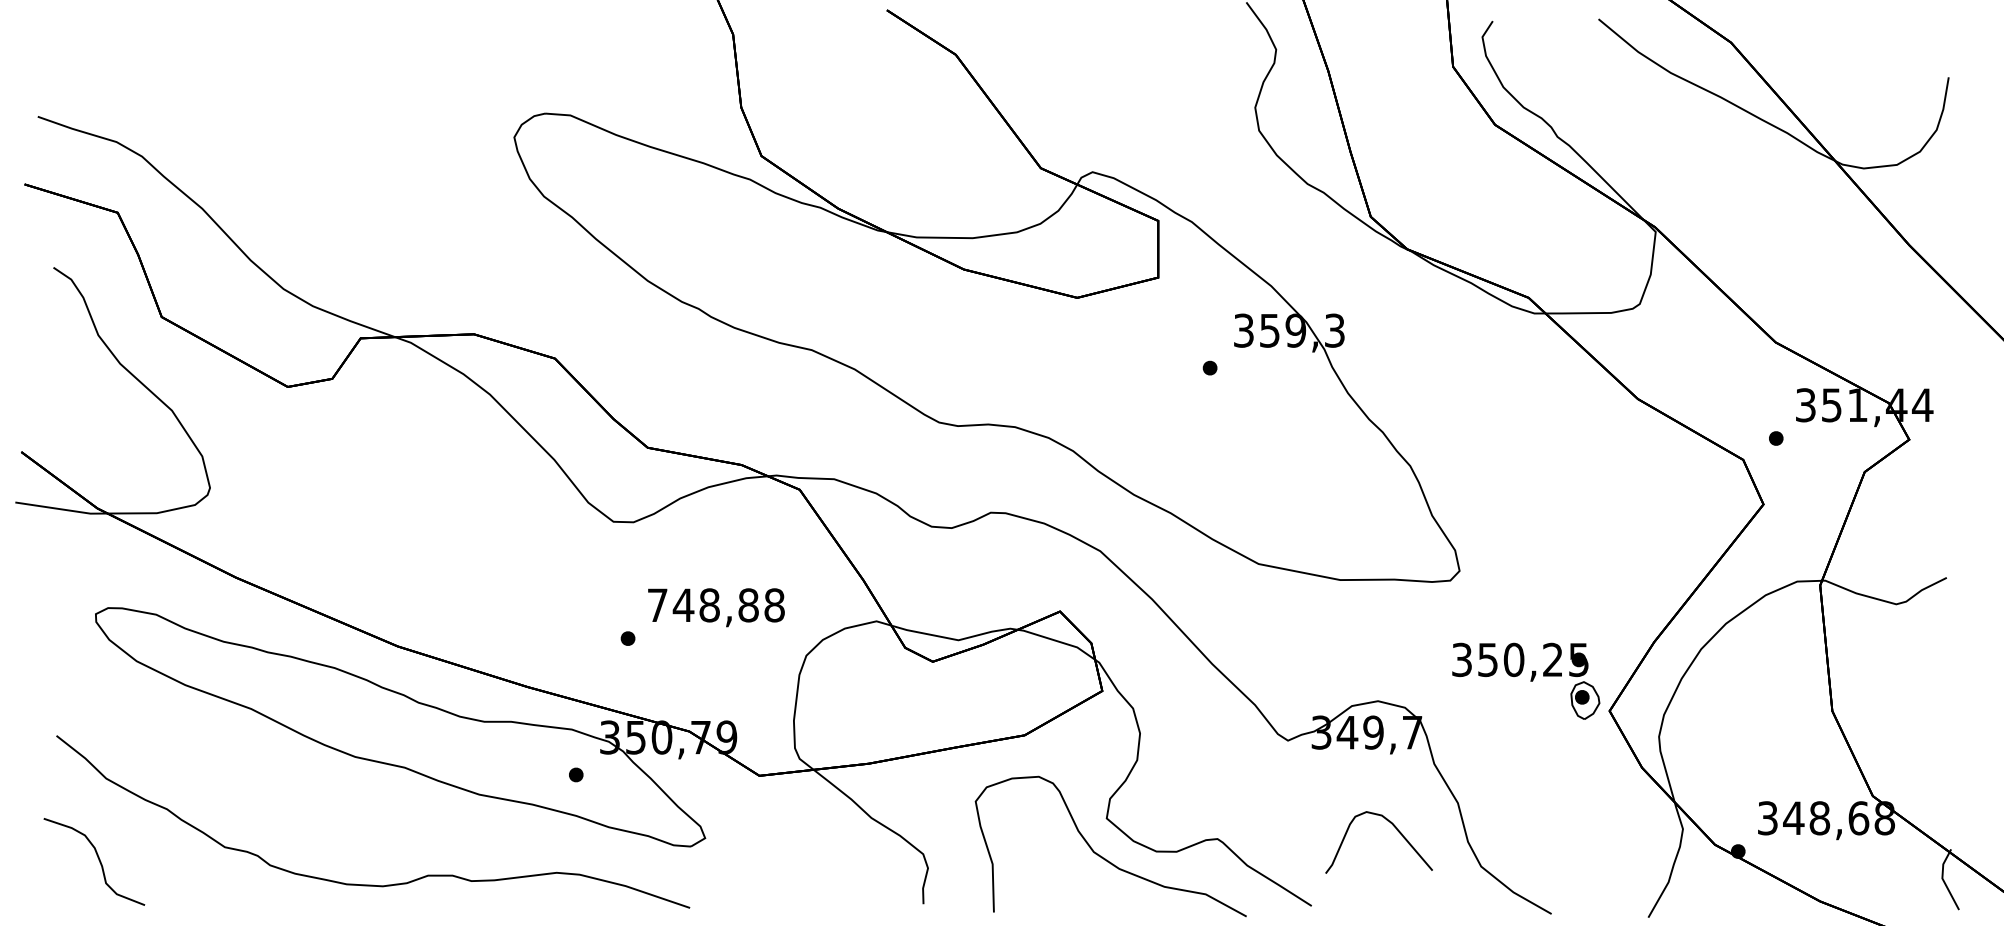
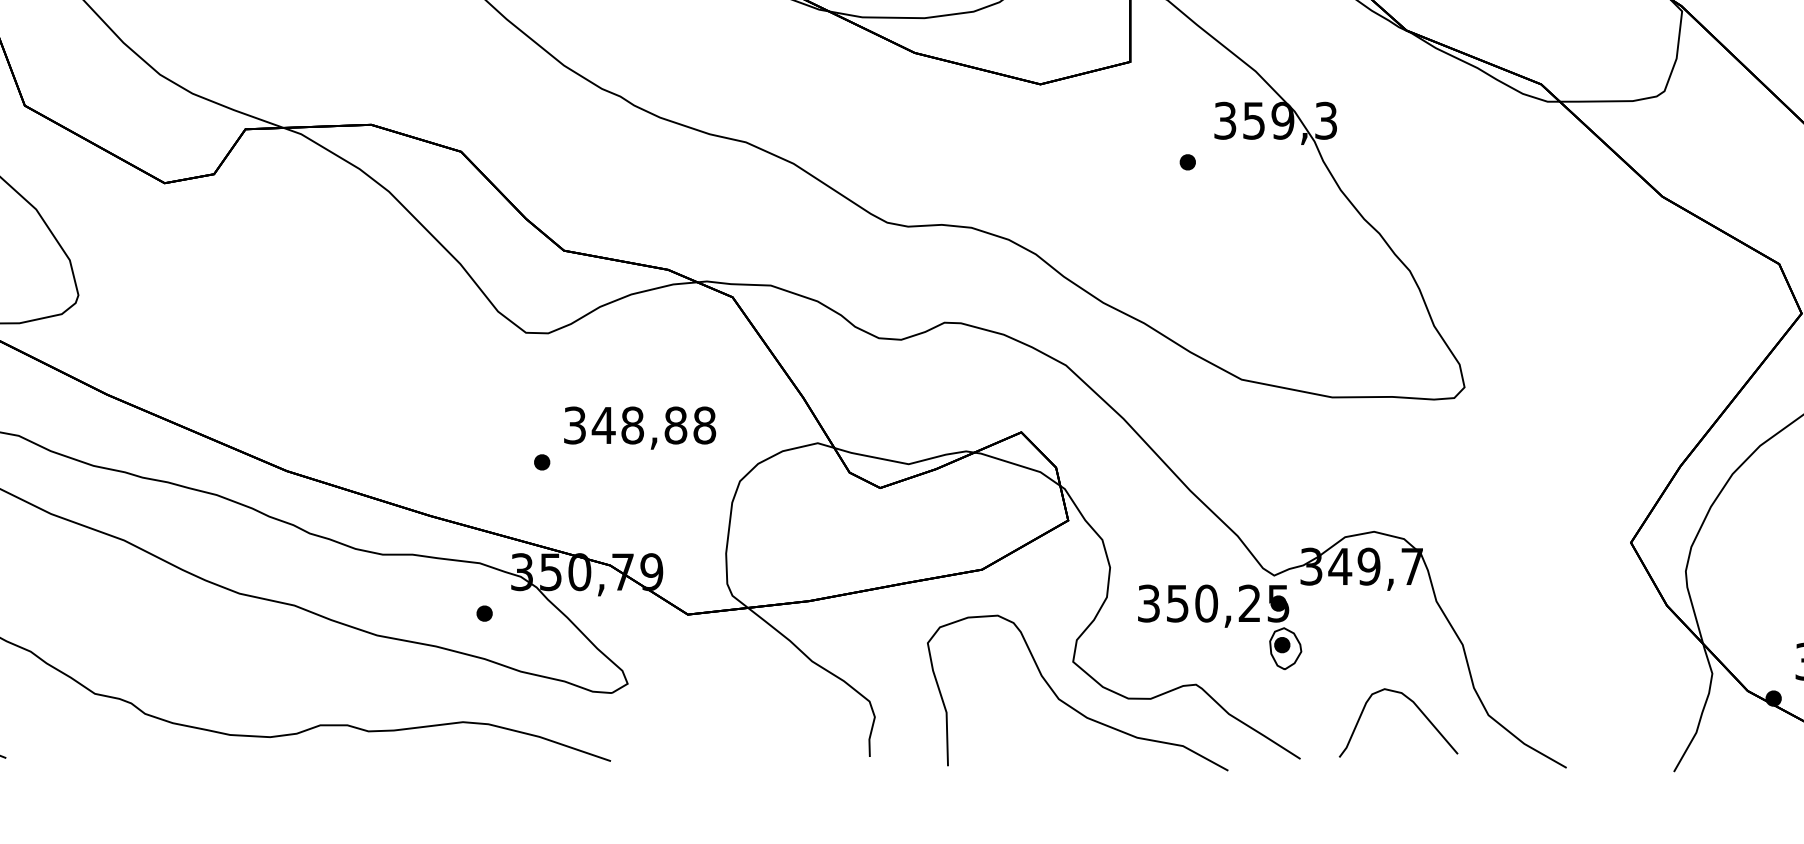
text: (657, 605) -> (574, 425), 748,88 -> 348,88
part: (1526, 680) -> (1220, 626), moved
curve: (1393, 826) -> (1414, 705), moved

